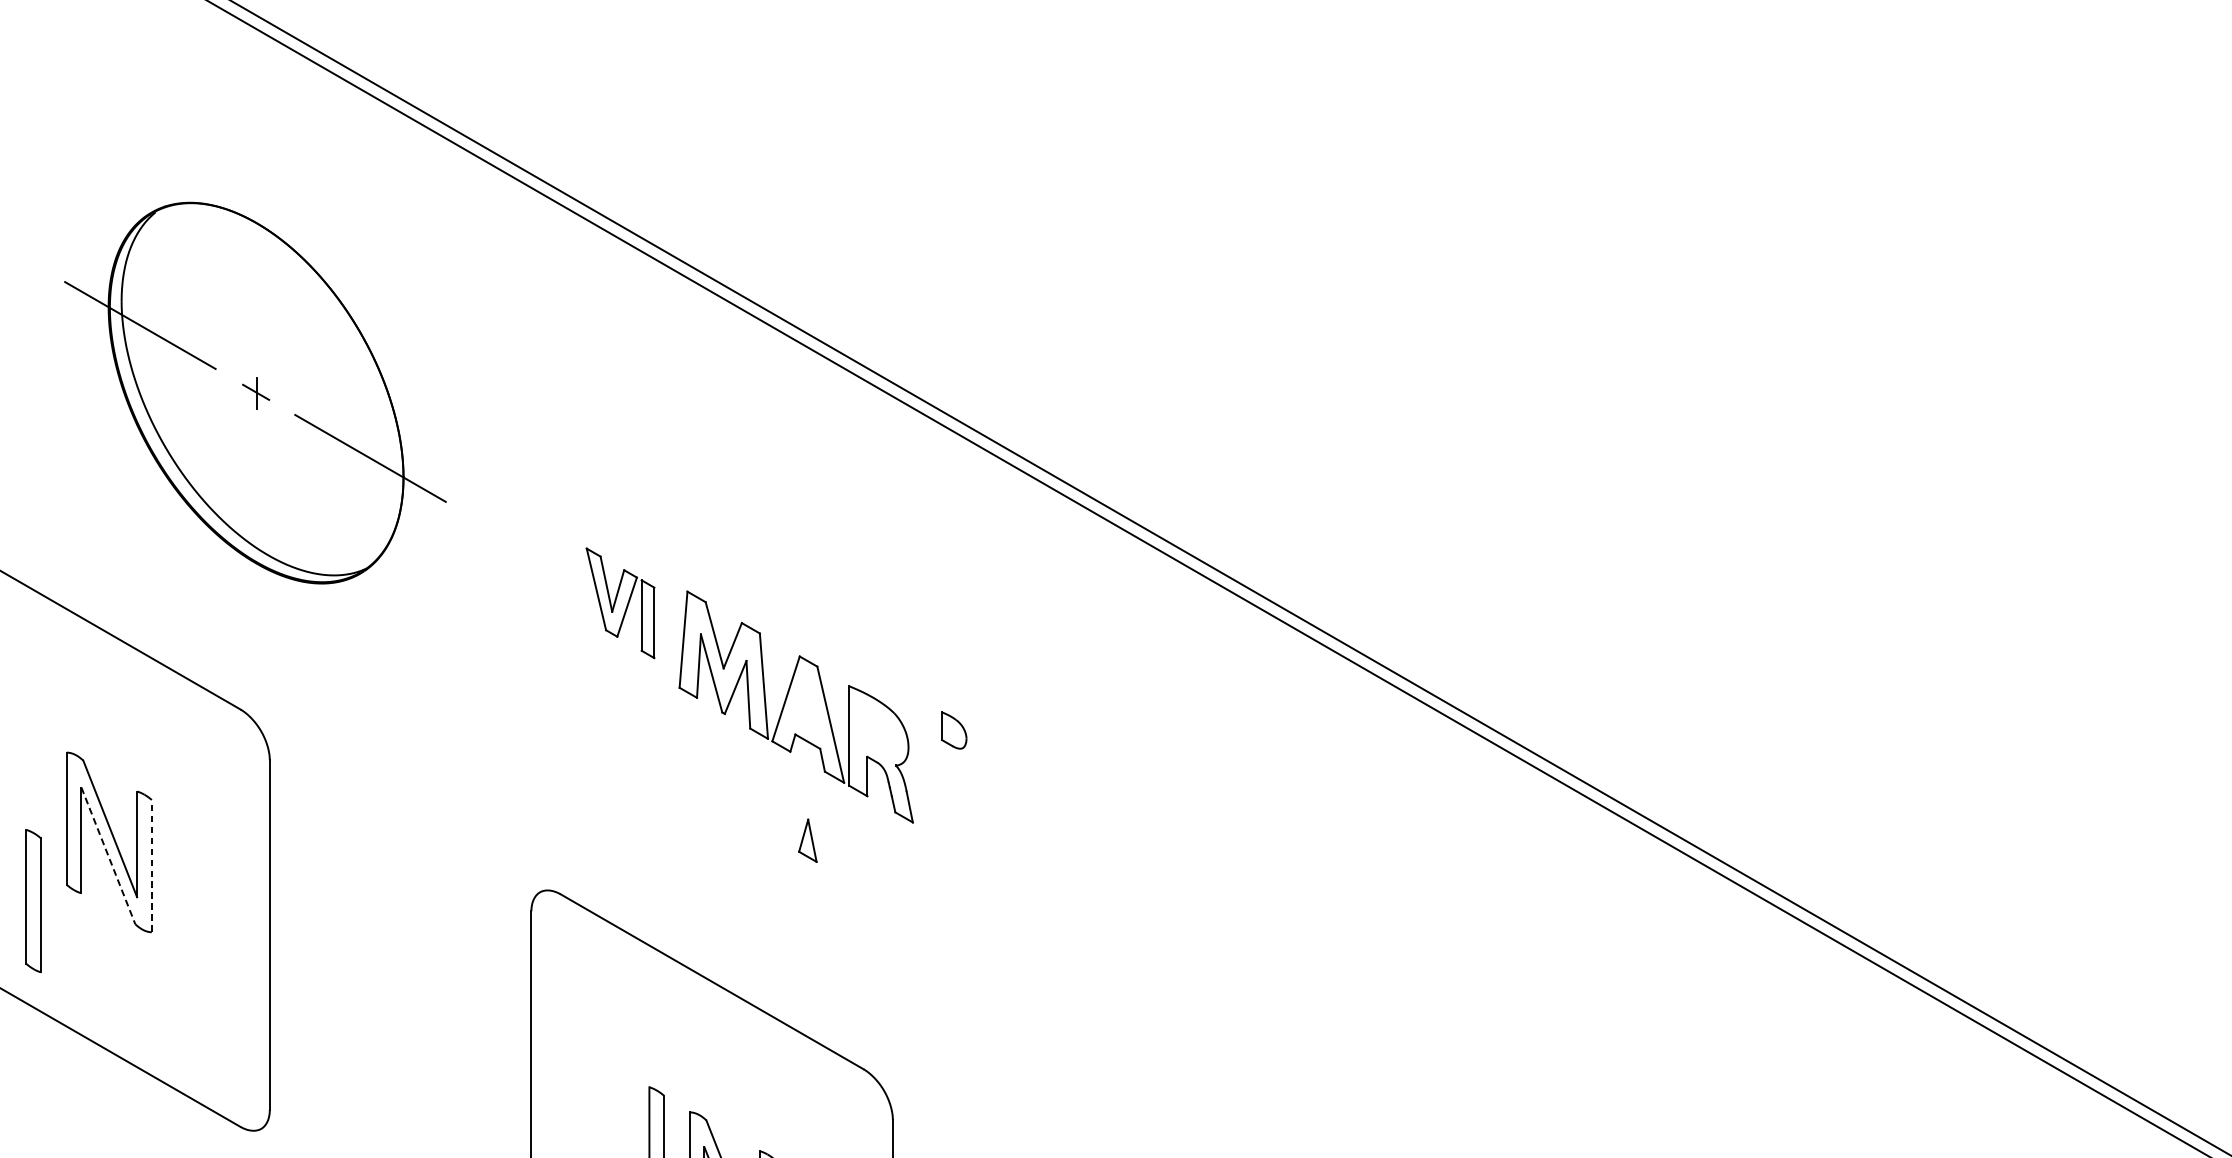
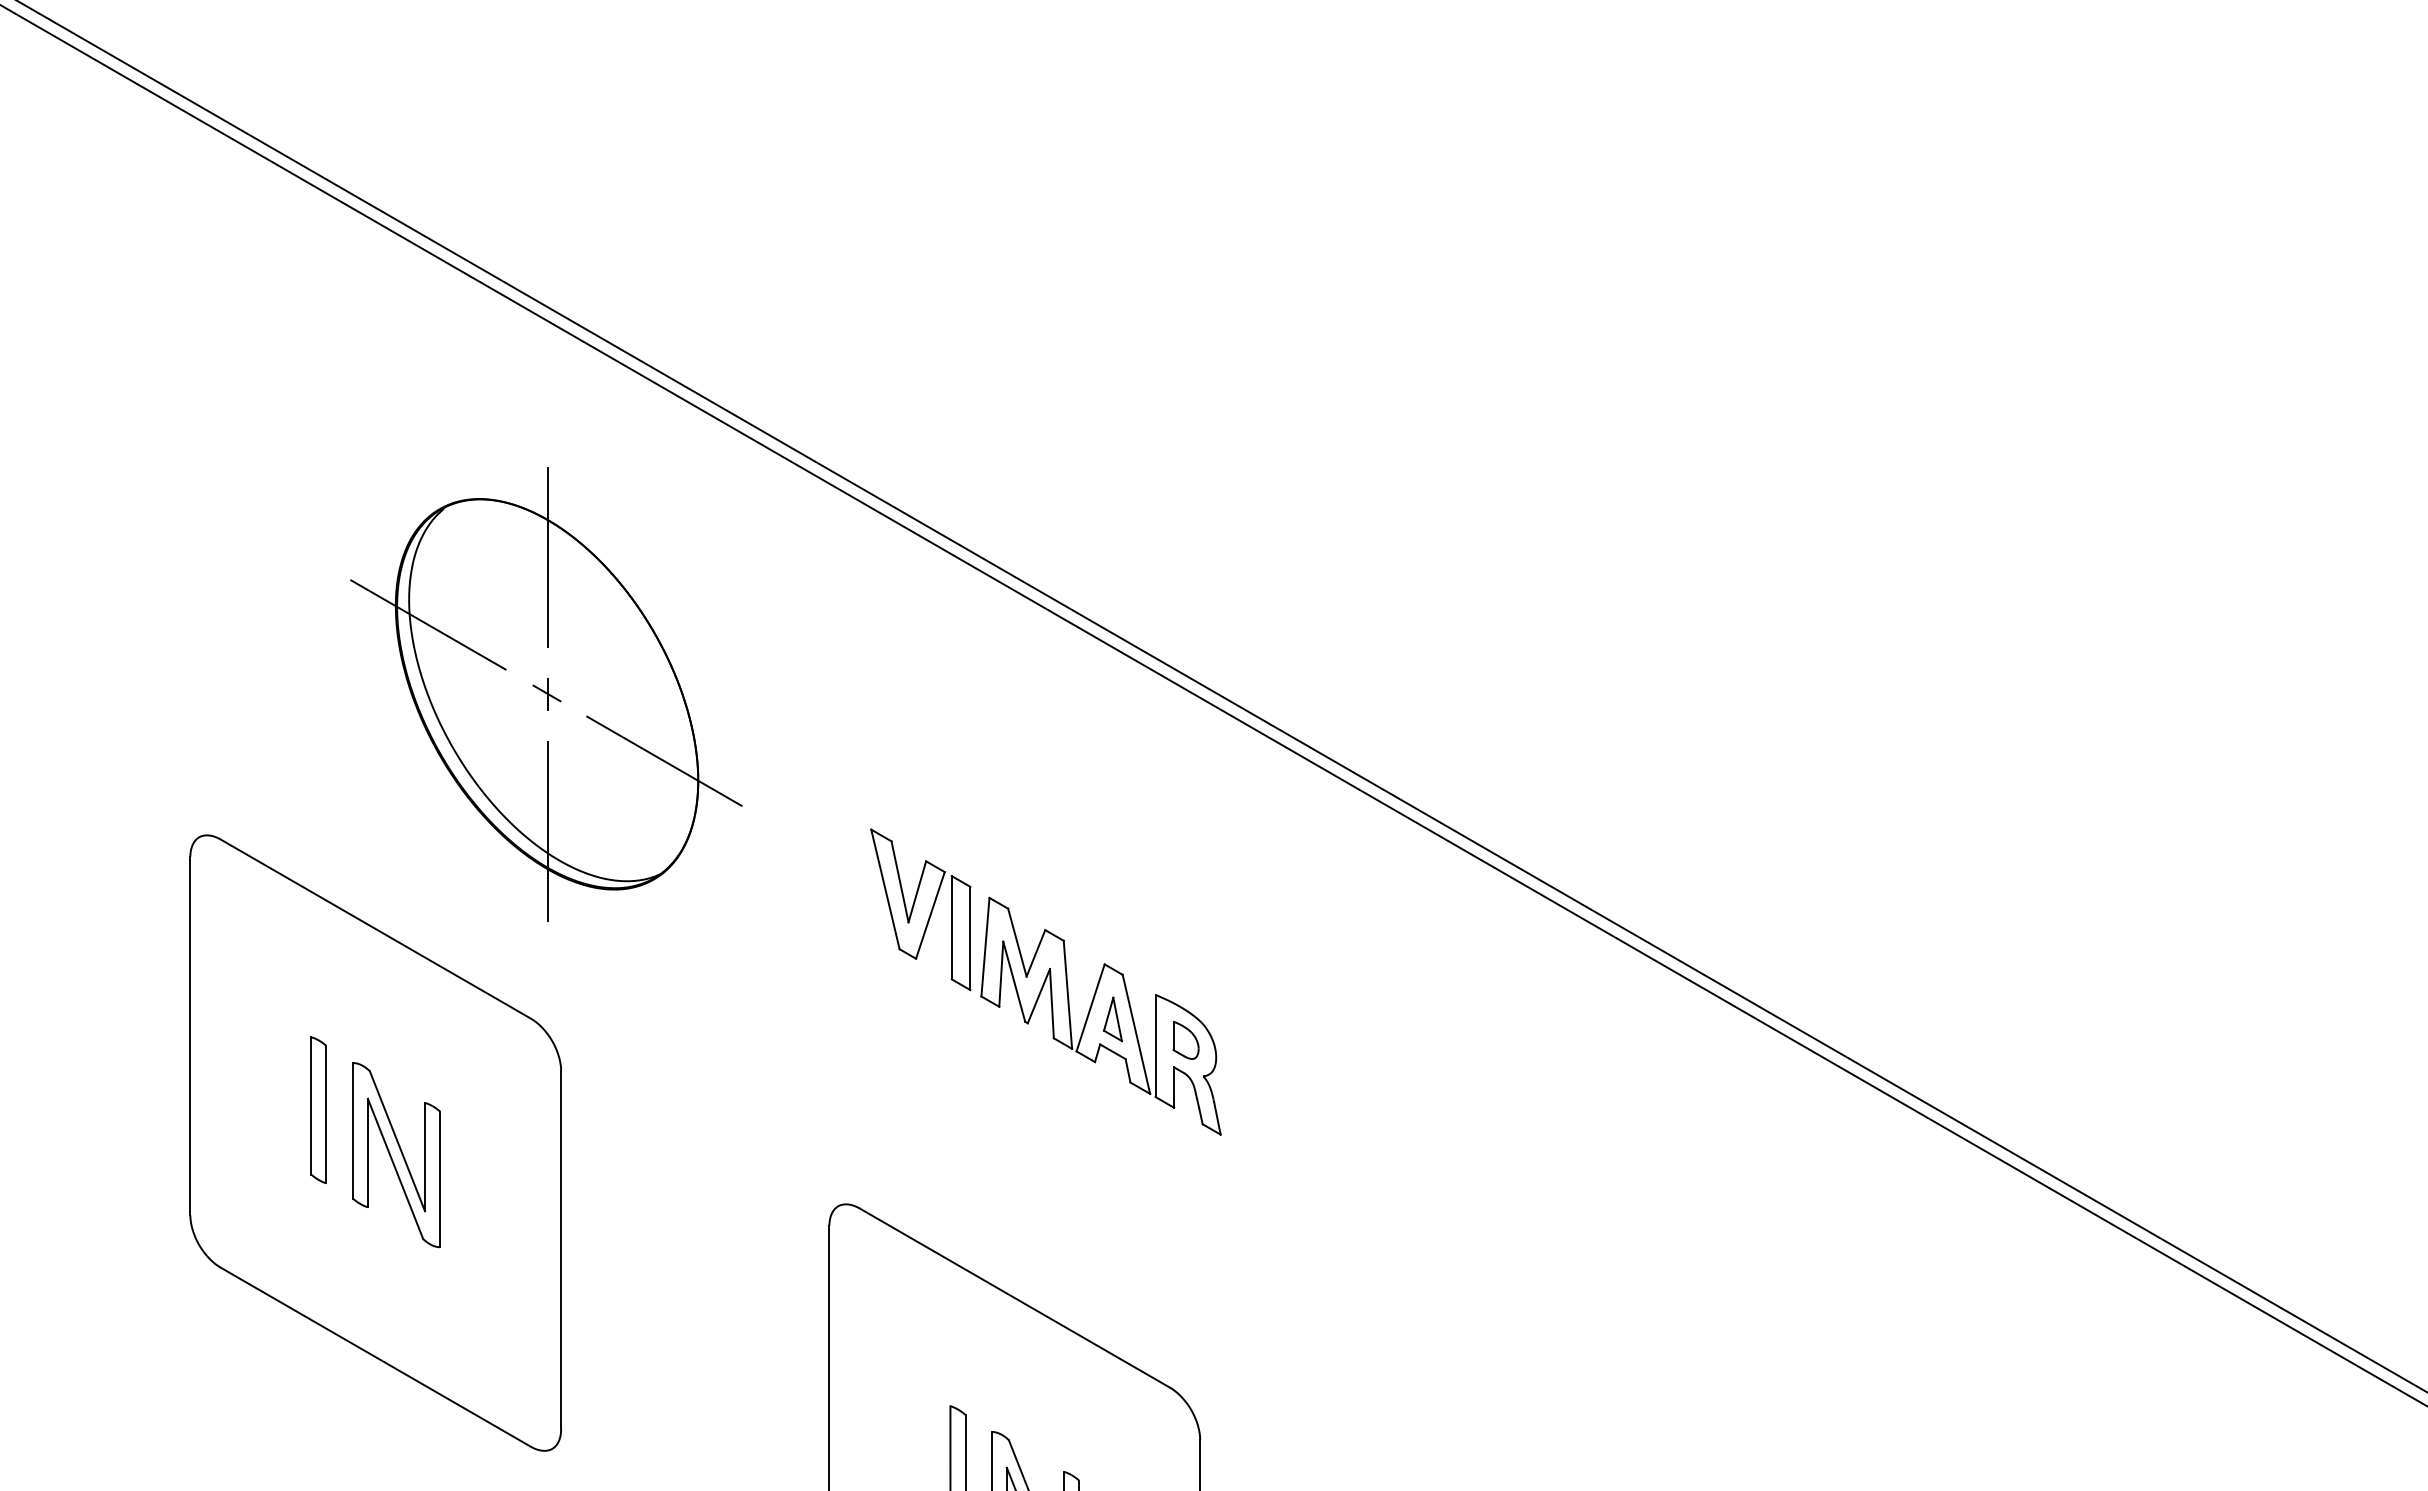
line: (256, 259) -> (547, 557), added
line: (256, 526) -> (547, 831), added
part: (620, 602) -> (920, 909), size x1.43
part: (953, 730) -> (1185, 1040), moved
part: (807, 840) -> (1112, 1019), moved
line: (108, 856) -> (395, 1169), dashed -> solid
line: (152, 866) -> (440, 1179), dashed -> solid
part: (33, 900) -> (318, 1109), moved

